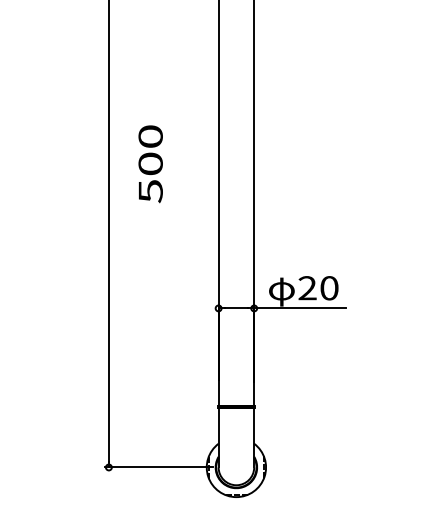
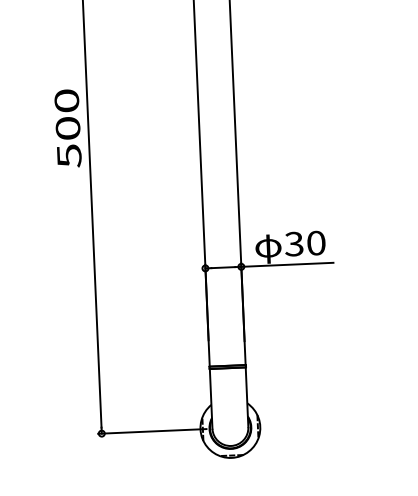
text: (150, 164) -> (67, 128), moved
text: (307, 288) -> (294, 244), 20 -> 30

